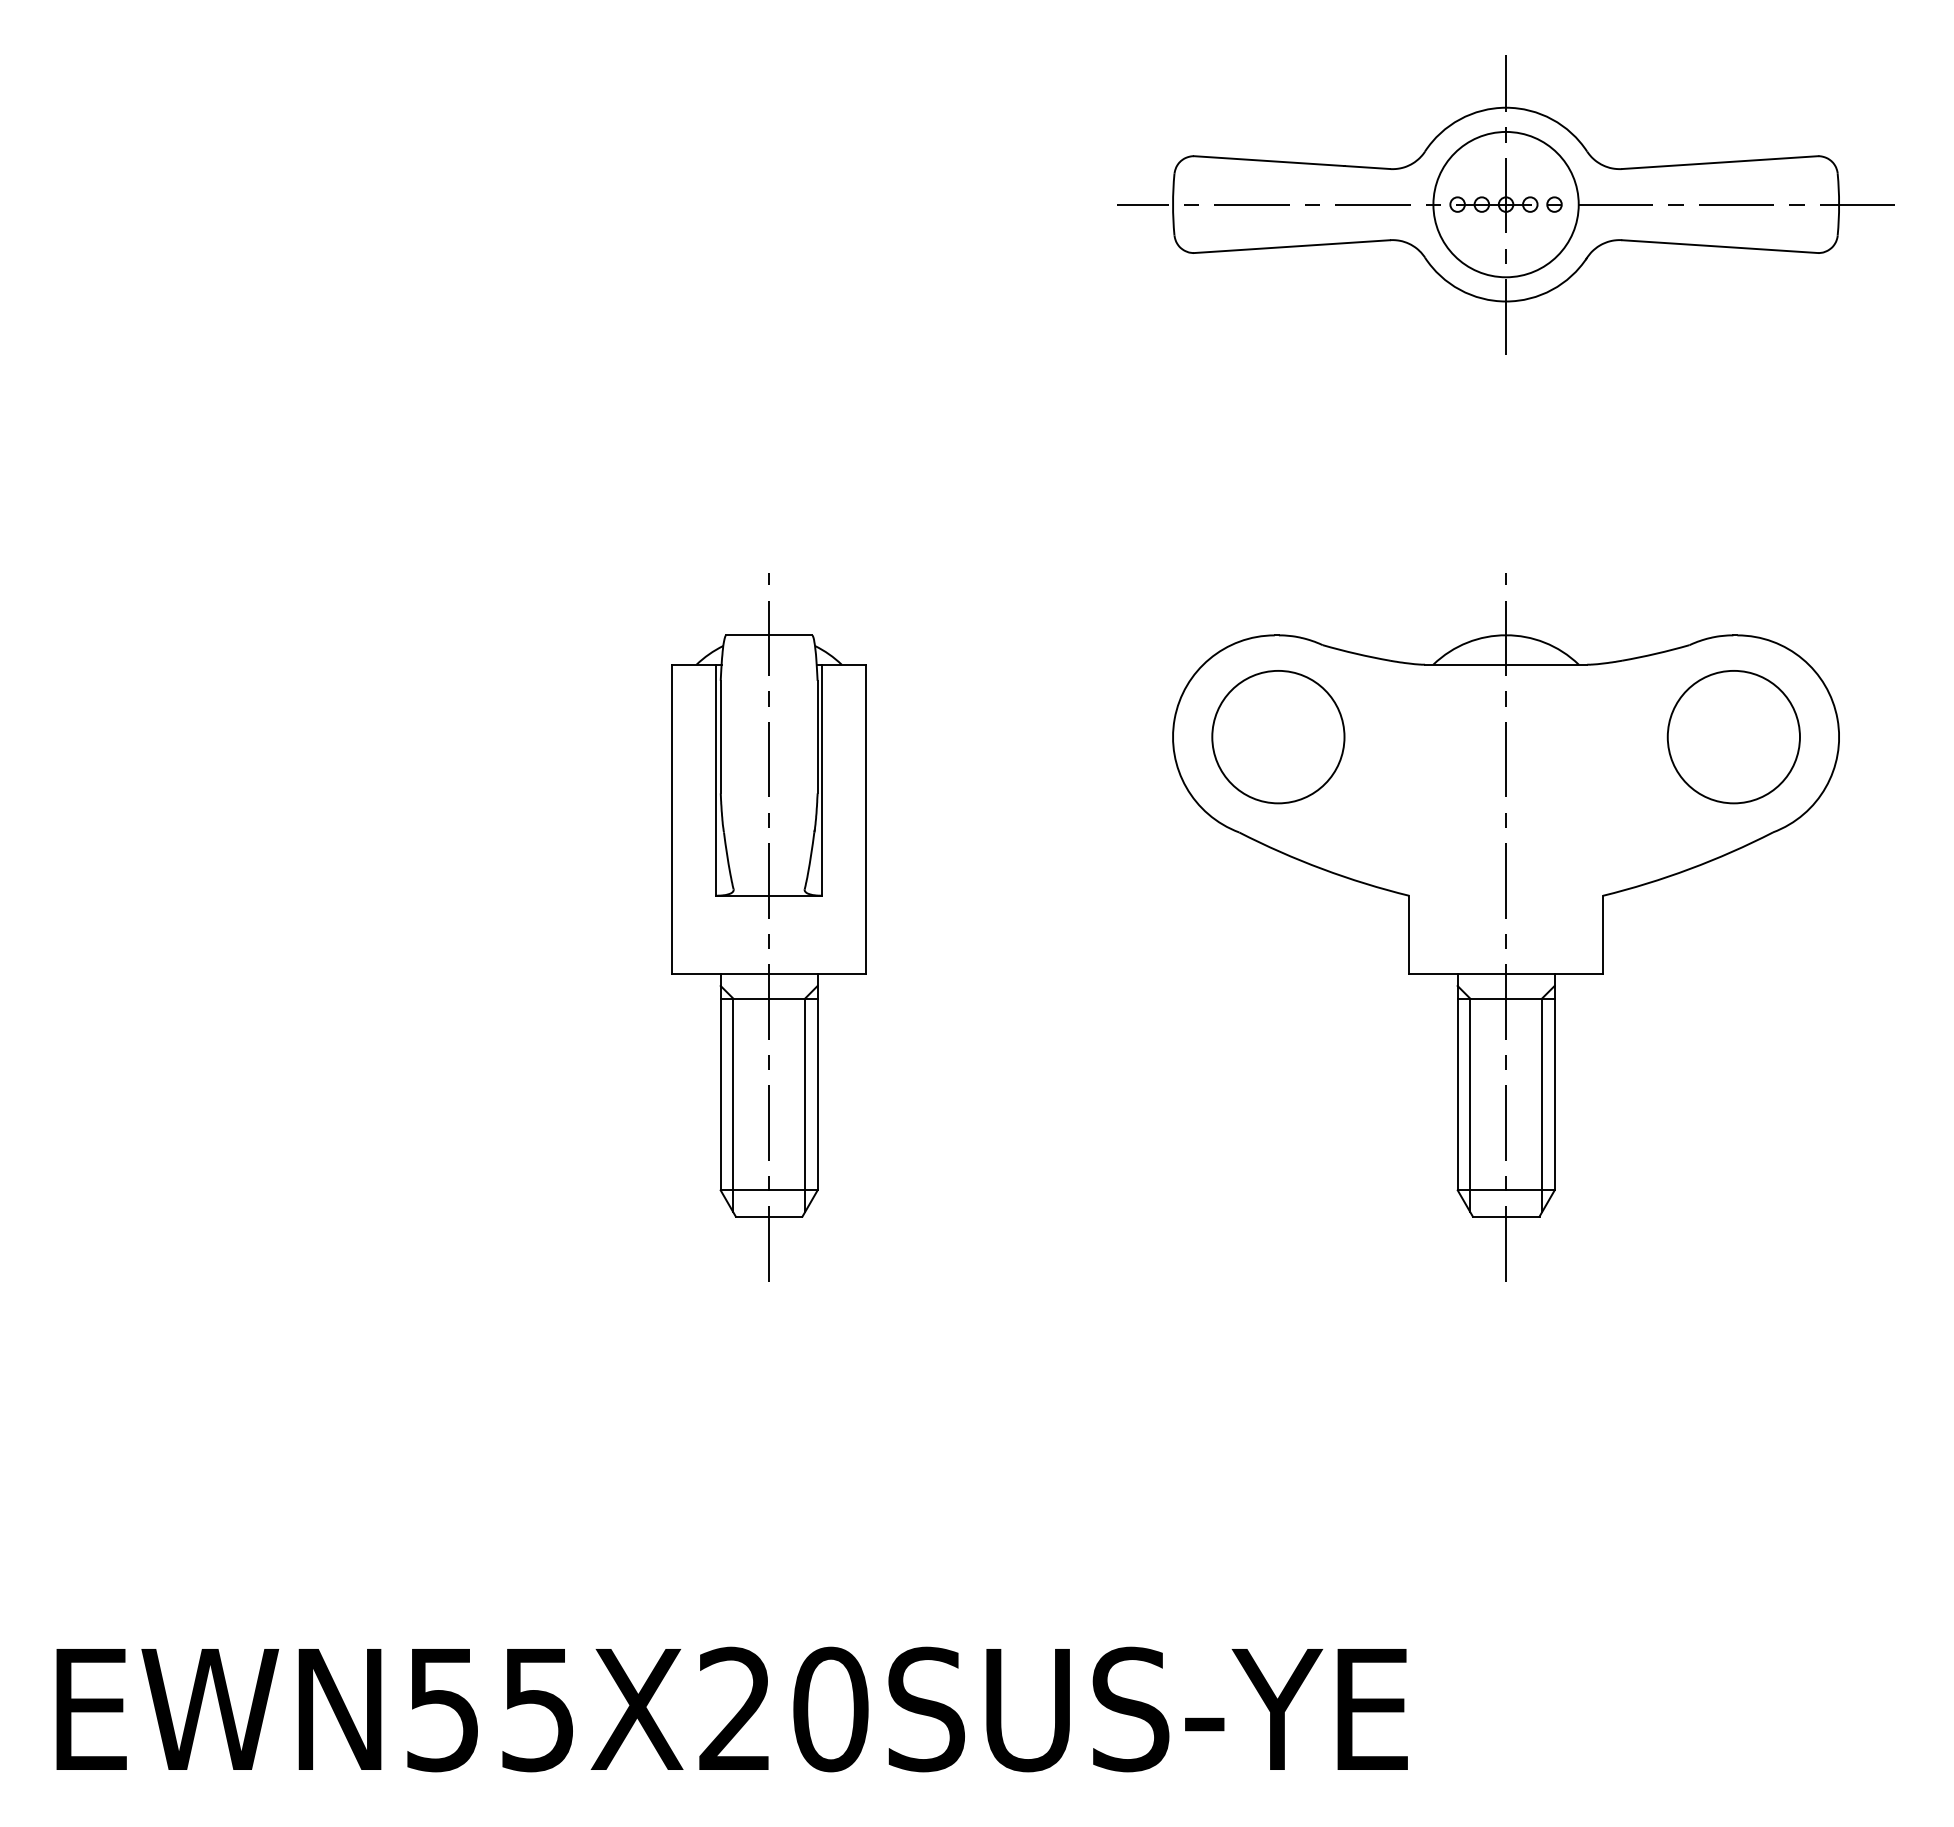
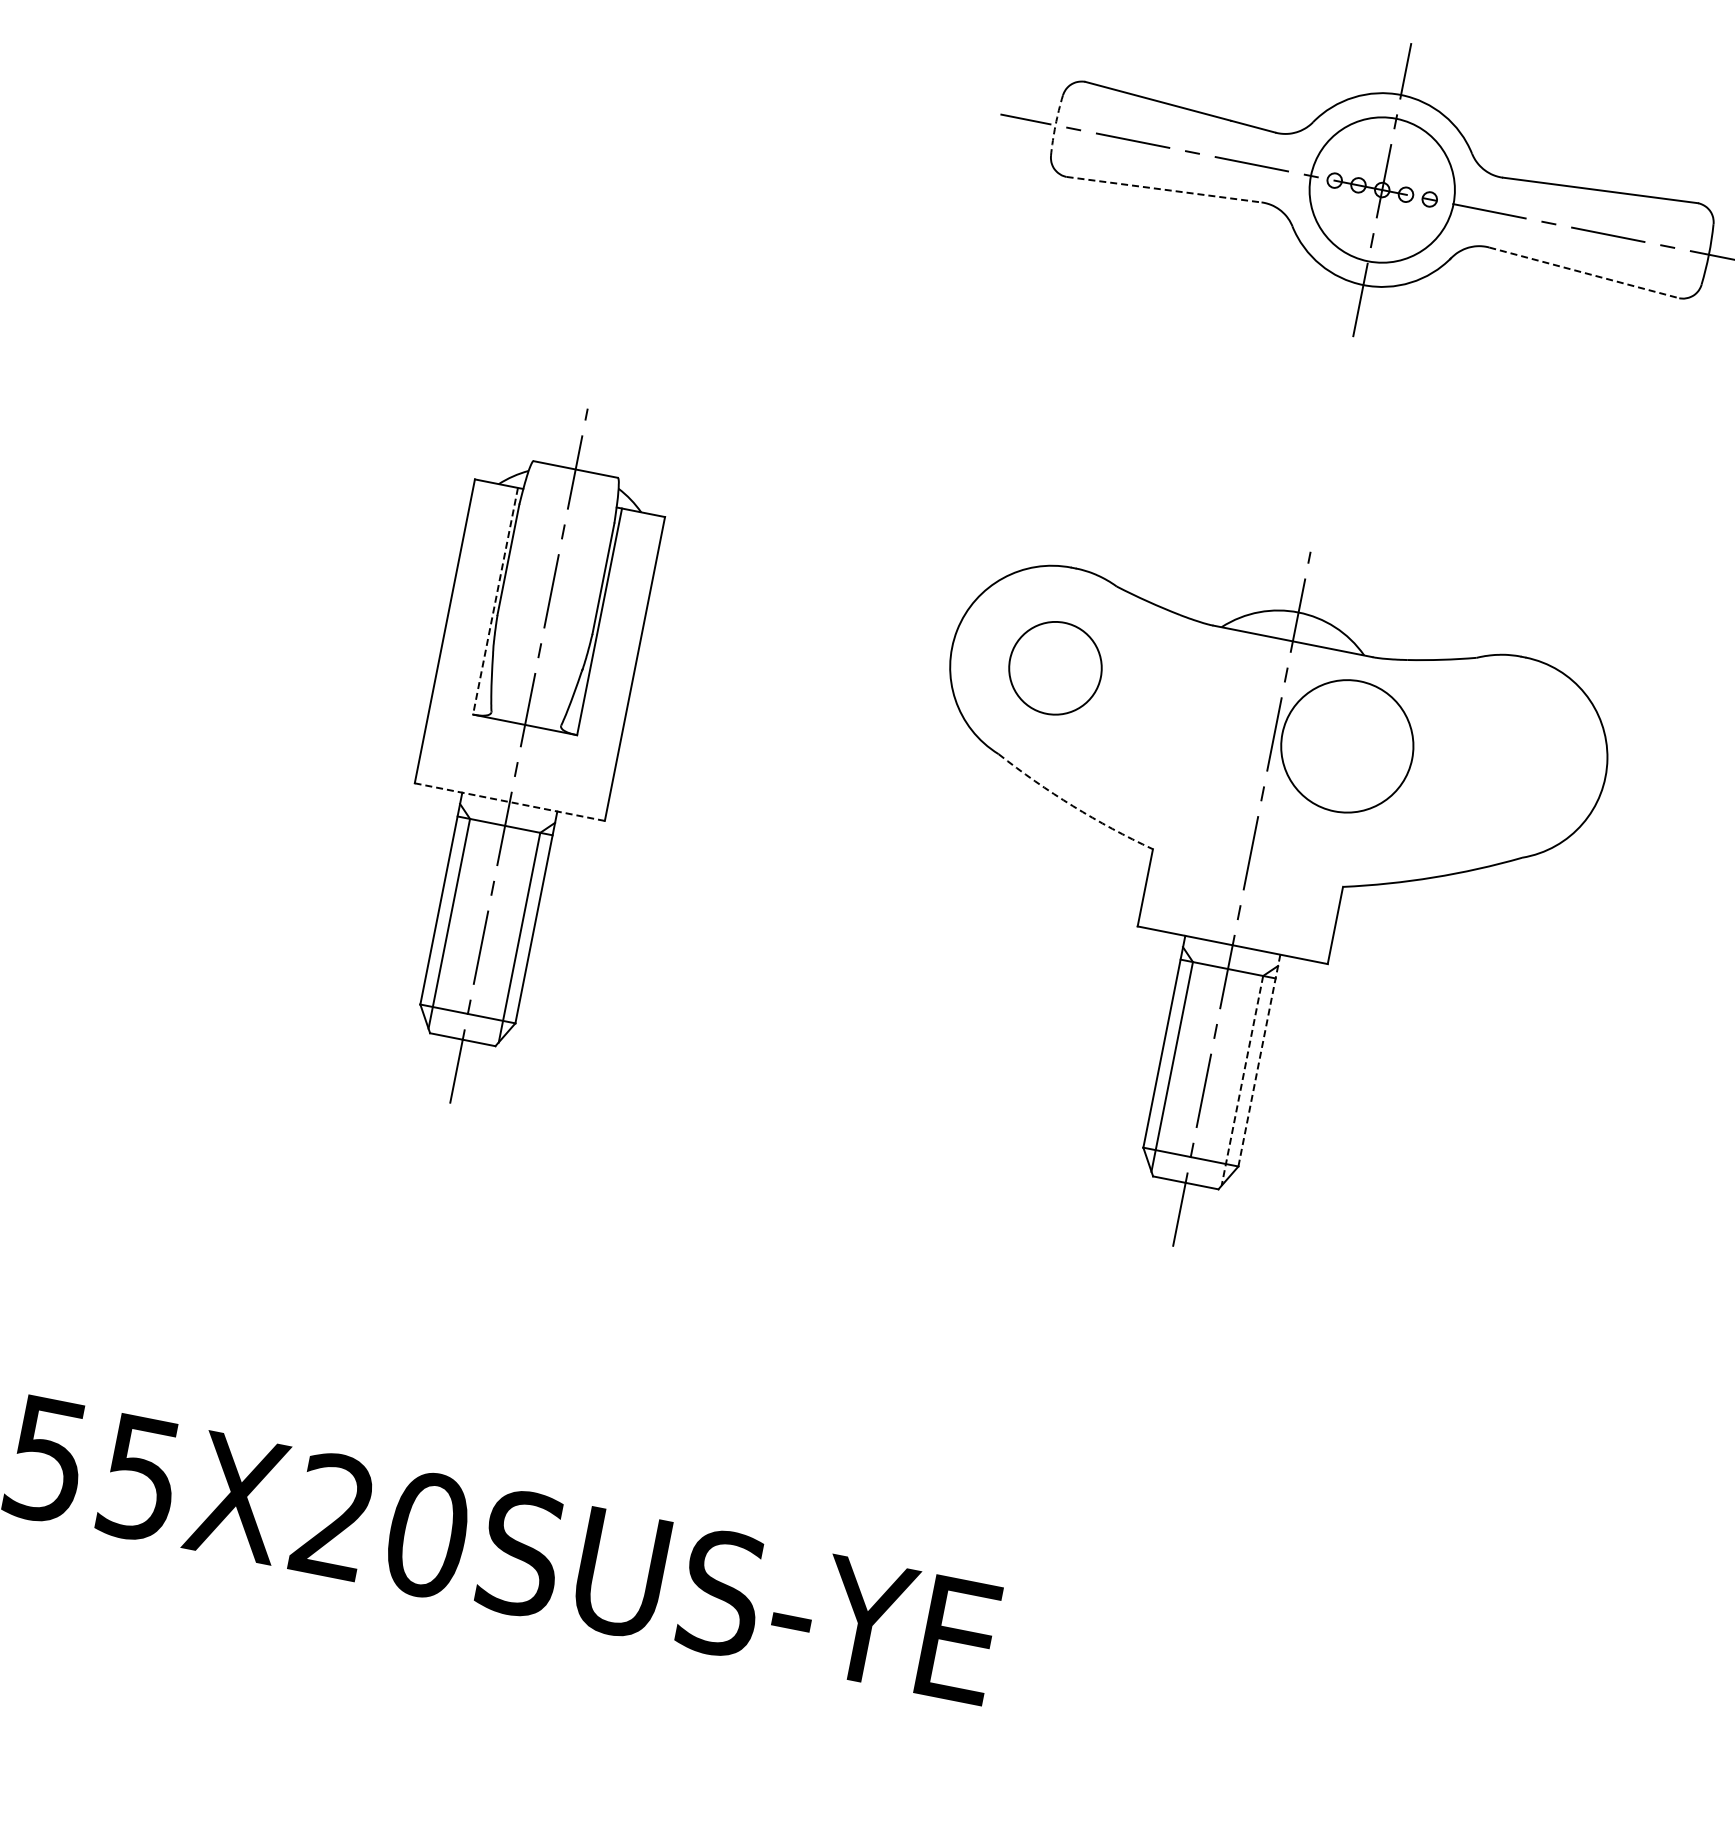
arc: (1173, 204) -> (1056, 125), solid -> dashed
line: (1292, 246) -> (1164, 189), solid -> dashed
line: (1720, 246) -> (1584, 272), solid -> dashed
part: (1278, 737) -> (1055, 668), size x0.7
part: (1733, 737) -> (1346, 746), moved
line: (716, 780) -> (495, 601), solid -> dashed
arc: (1322, 869) -> (1073, 806), solid -> dashed
line: (769, 974) -> (510, 802), solid -> dashed
line: (1554, 1082) -> (1259, 1060), solid -> dashed
line: (1541, 1105) -> (1242, 1080), solid -> dashed

